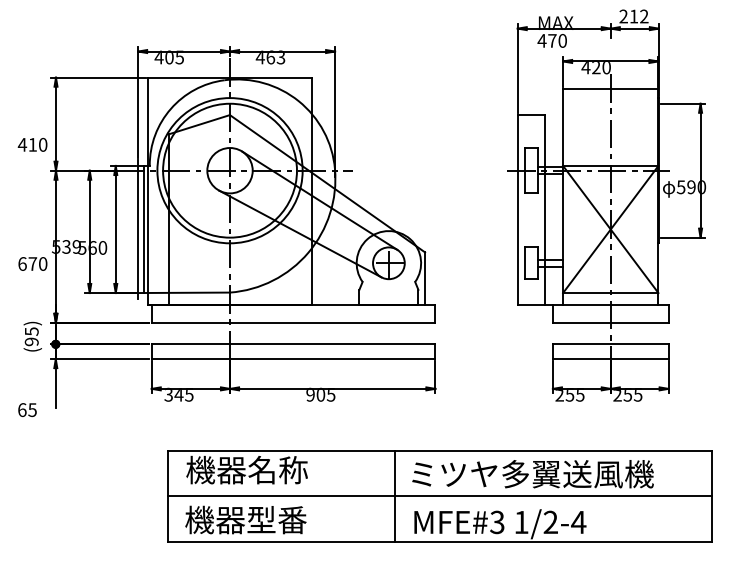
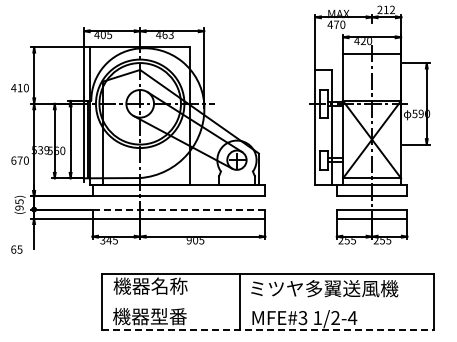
line: (294, 344) -> (179, 209), solid -> dashed
line: (439, 496) -> (267, 302), removed
line: (440, 541) -> (268, 329), solid -> dashed

